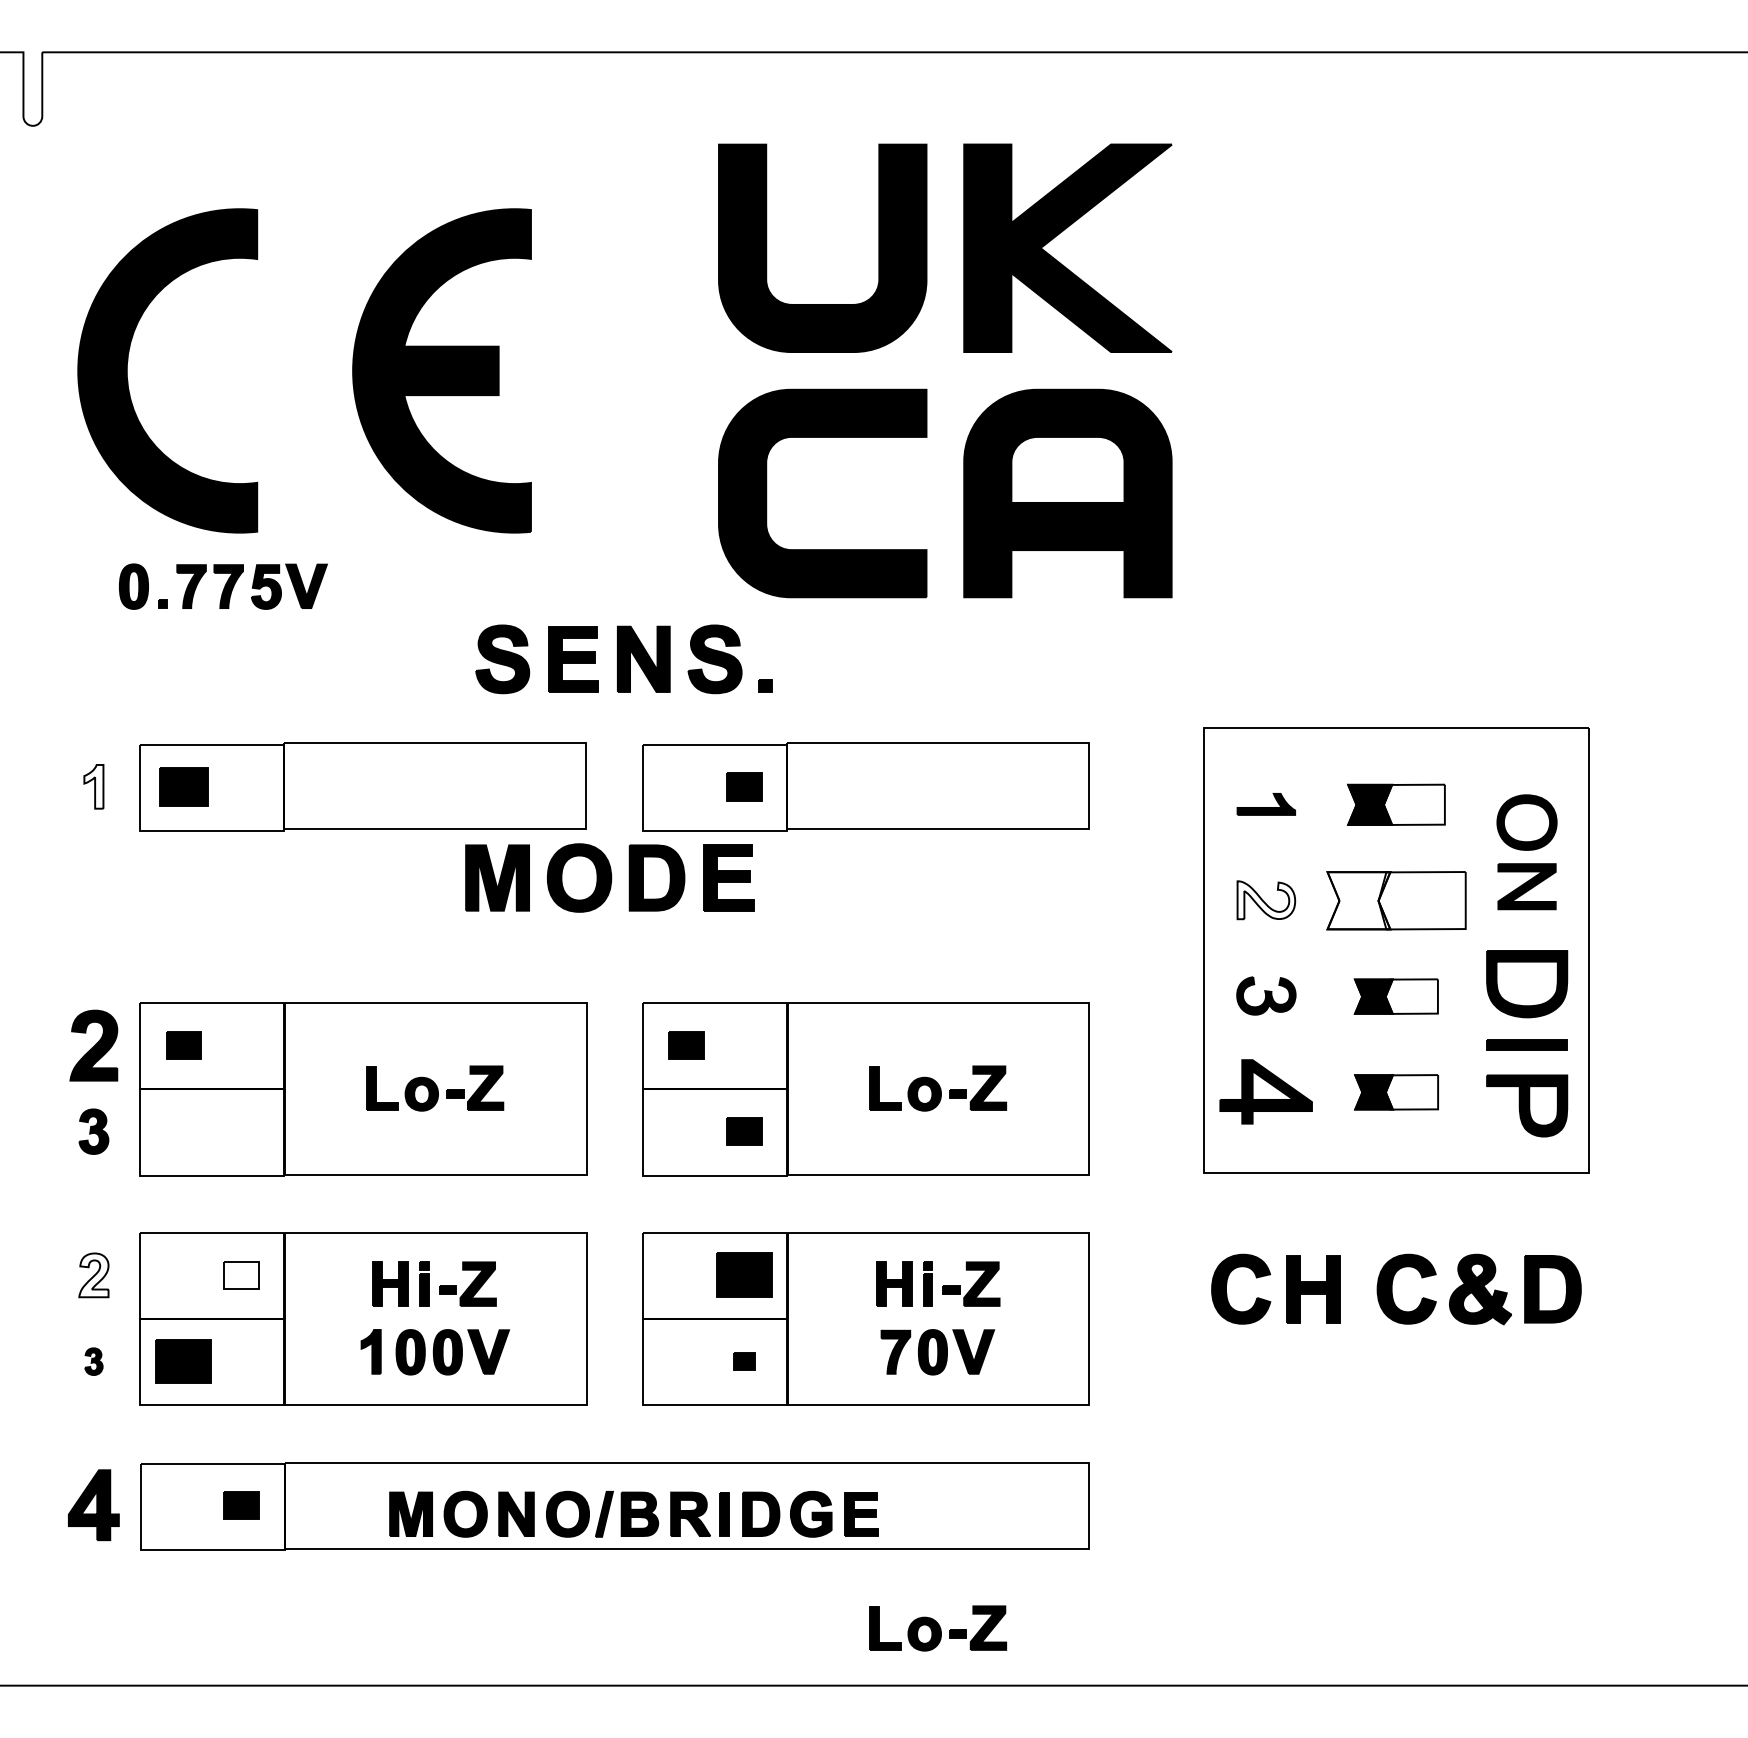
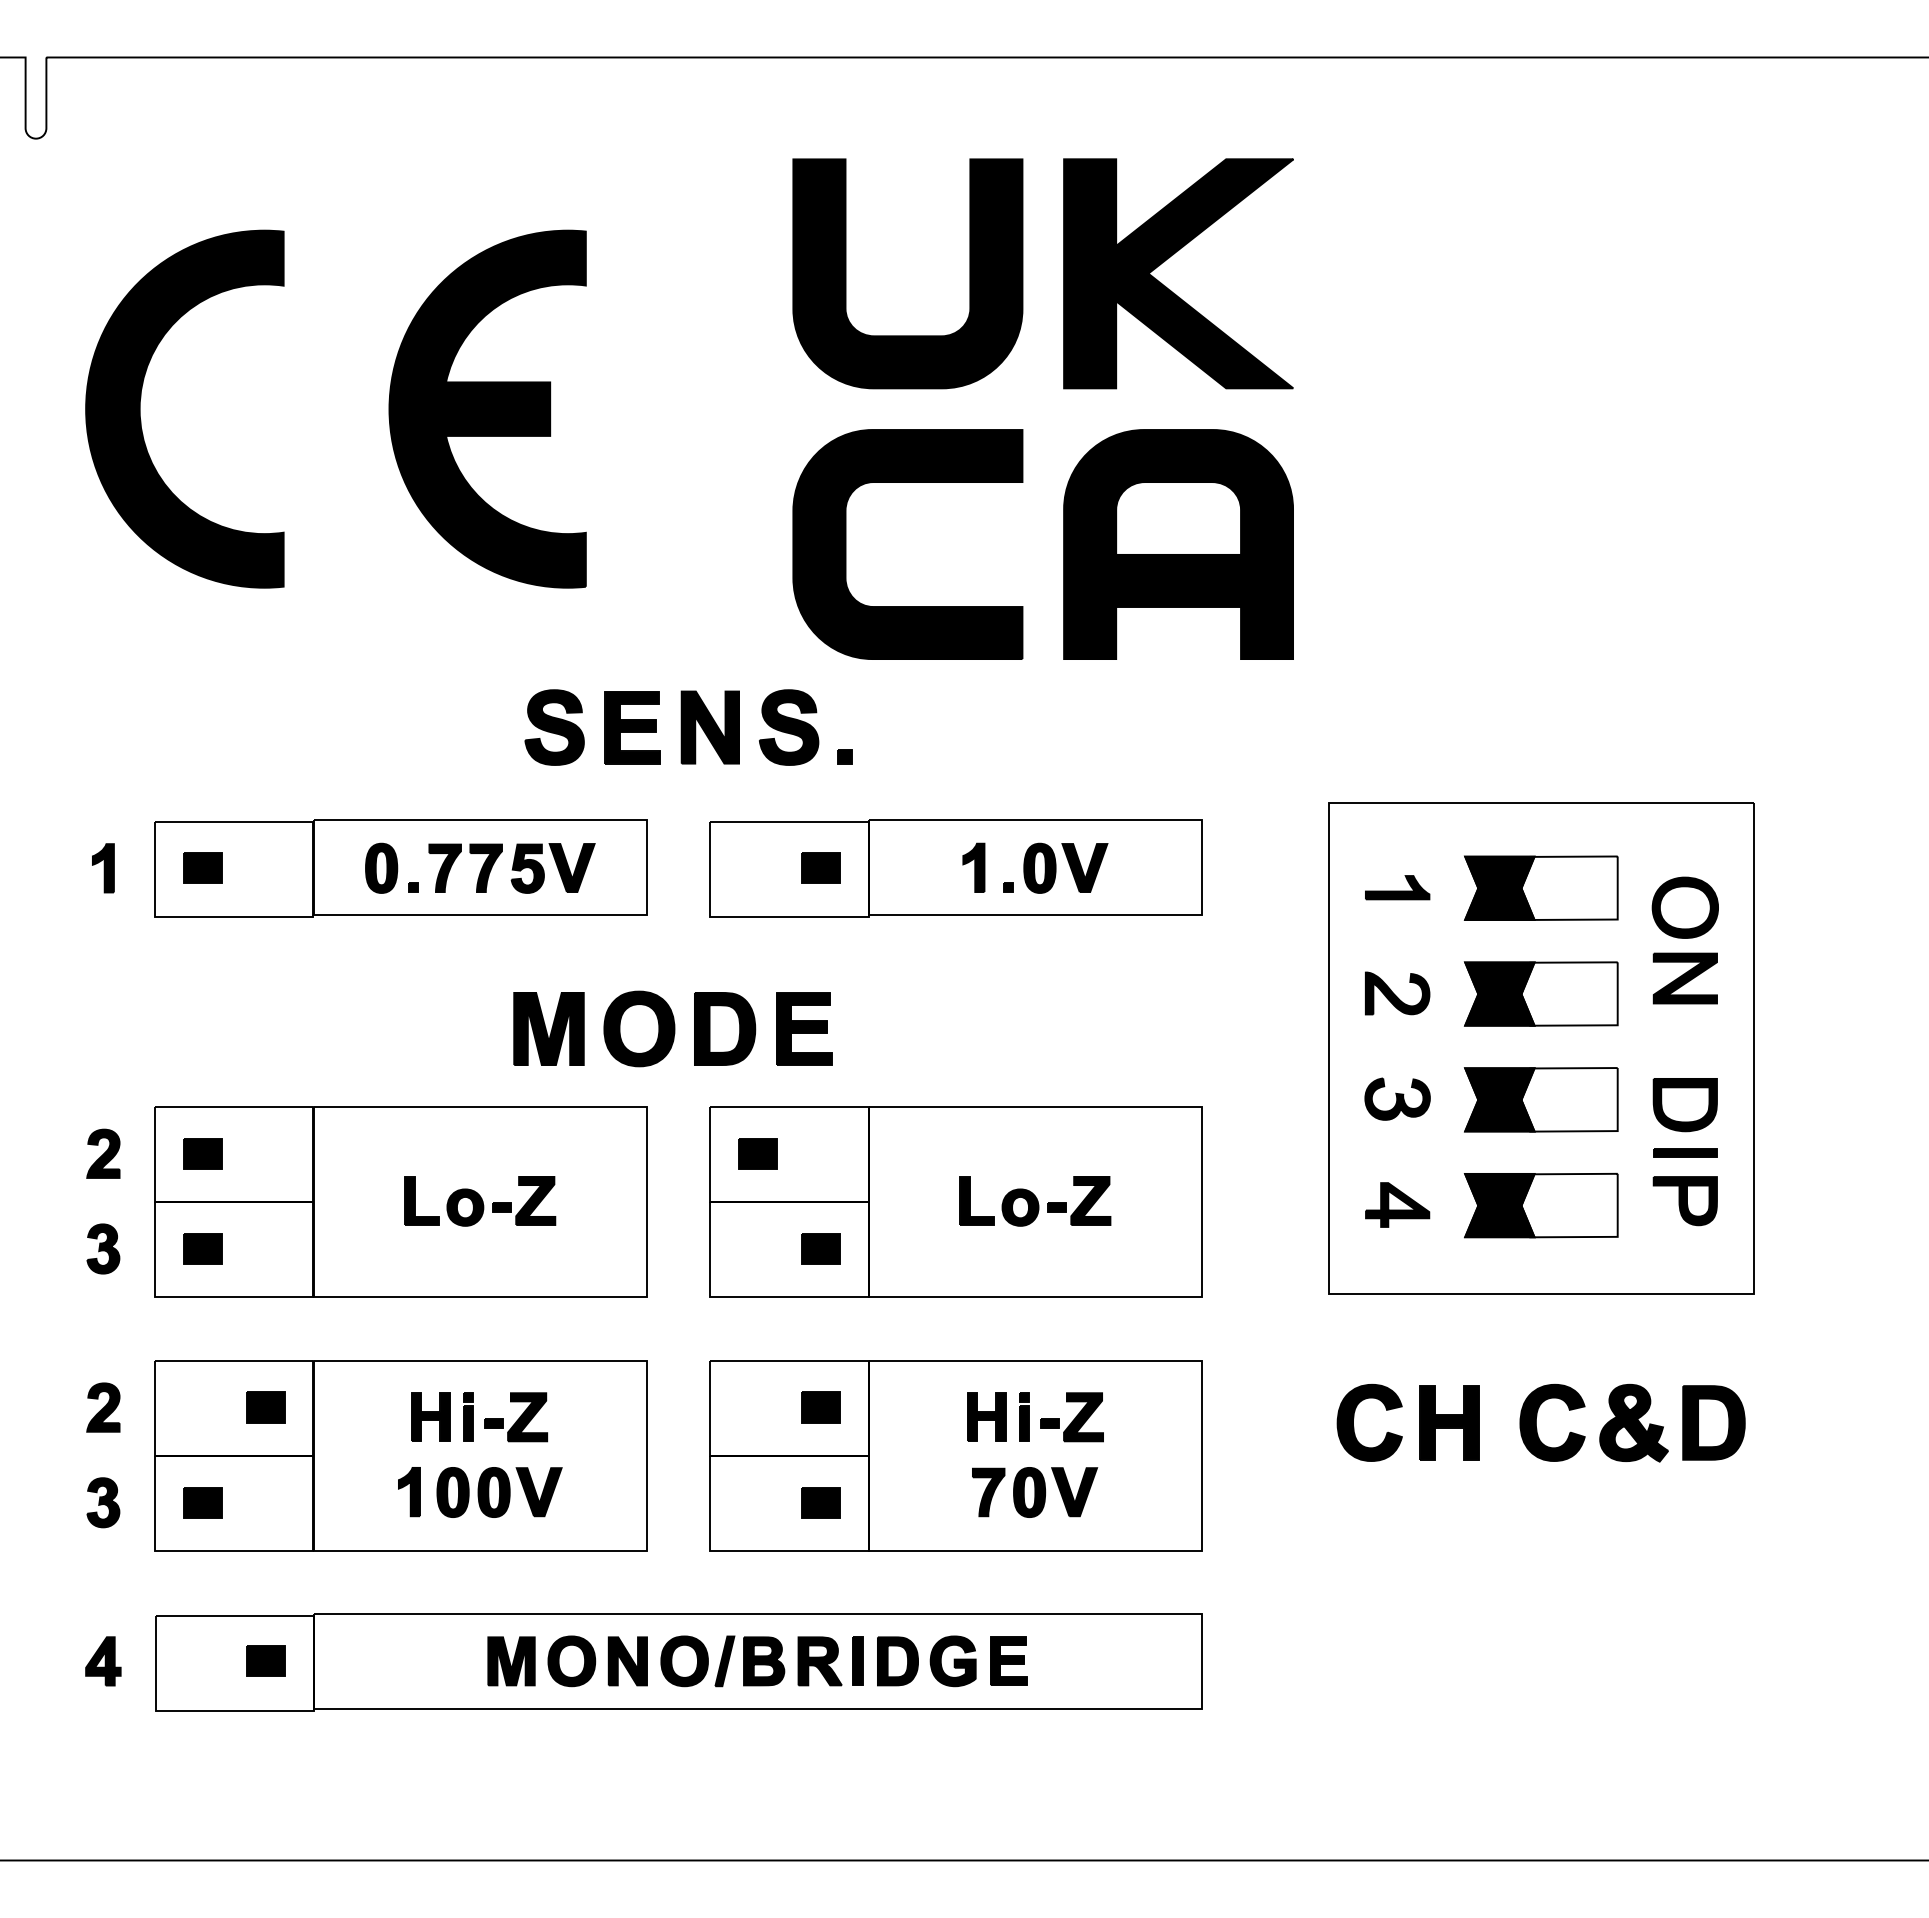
part: (223, 585) -> (480, 867), moved
part: (183, 786) -> (202, 867), size x0.71
part: (938, 786) -> (1035, 867), added
fill: (93, 787) -> (102, 868), added
part: (1395, 804) -> (1540, 887), size x1.43
part: (609, 877) -> (672, 1028), moved
fill: (1266, 900) -> (1397, 993), added
fill: (1358, 900) -> (1499, 993), added
part: (1395, 996) -> (1540, 1099), size x1.67
part: (1526, 1044) -> (1684, 1152), size x0.71
part: (94, 1045) -> (103, 1153), size x0.62
part: (1266, 1091) -> (1397, 1204), size x0.62
part: (1396, 1092) -> (1541, 1205), size x1.67
part: (183, 1131) -> (202, 1248), added
fill: (94, 1275) -> (103, 1407), added
fill: (241, 1275) -> (266, 1407), added
part: (743, 1275) -> (820, 1407), size x0.62
part: (94, 1361) -> (103, 1502), size x1.67
part: (183, 1361) -> (202, 1502), size x0.62
part: (743, 1361) -> (820, 1502), size x1.67
part: (94, 1505) -> (103, 1661), size x0.62
part: (633, 1514) -> (757, 1661), moved
part: (938, 1628) -> (1035, 1797), removed

